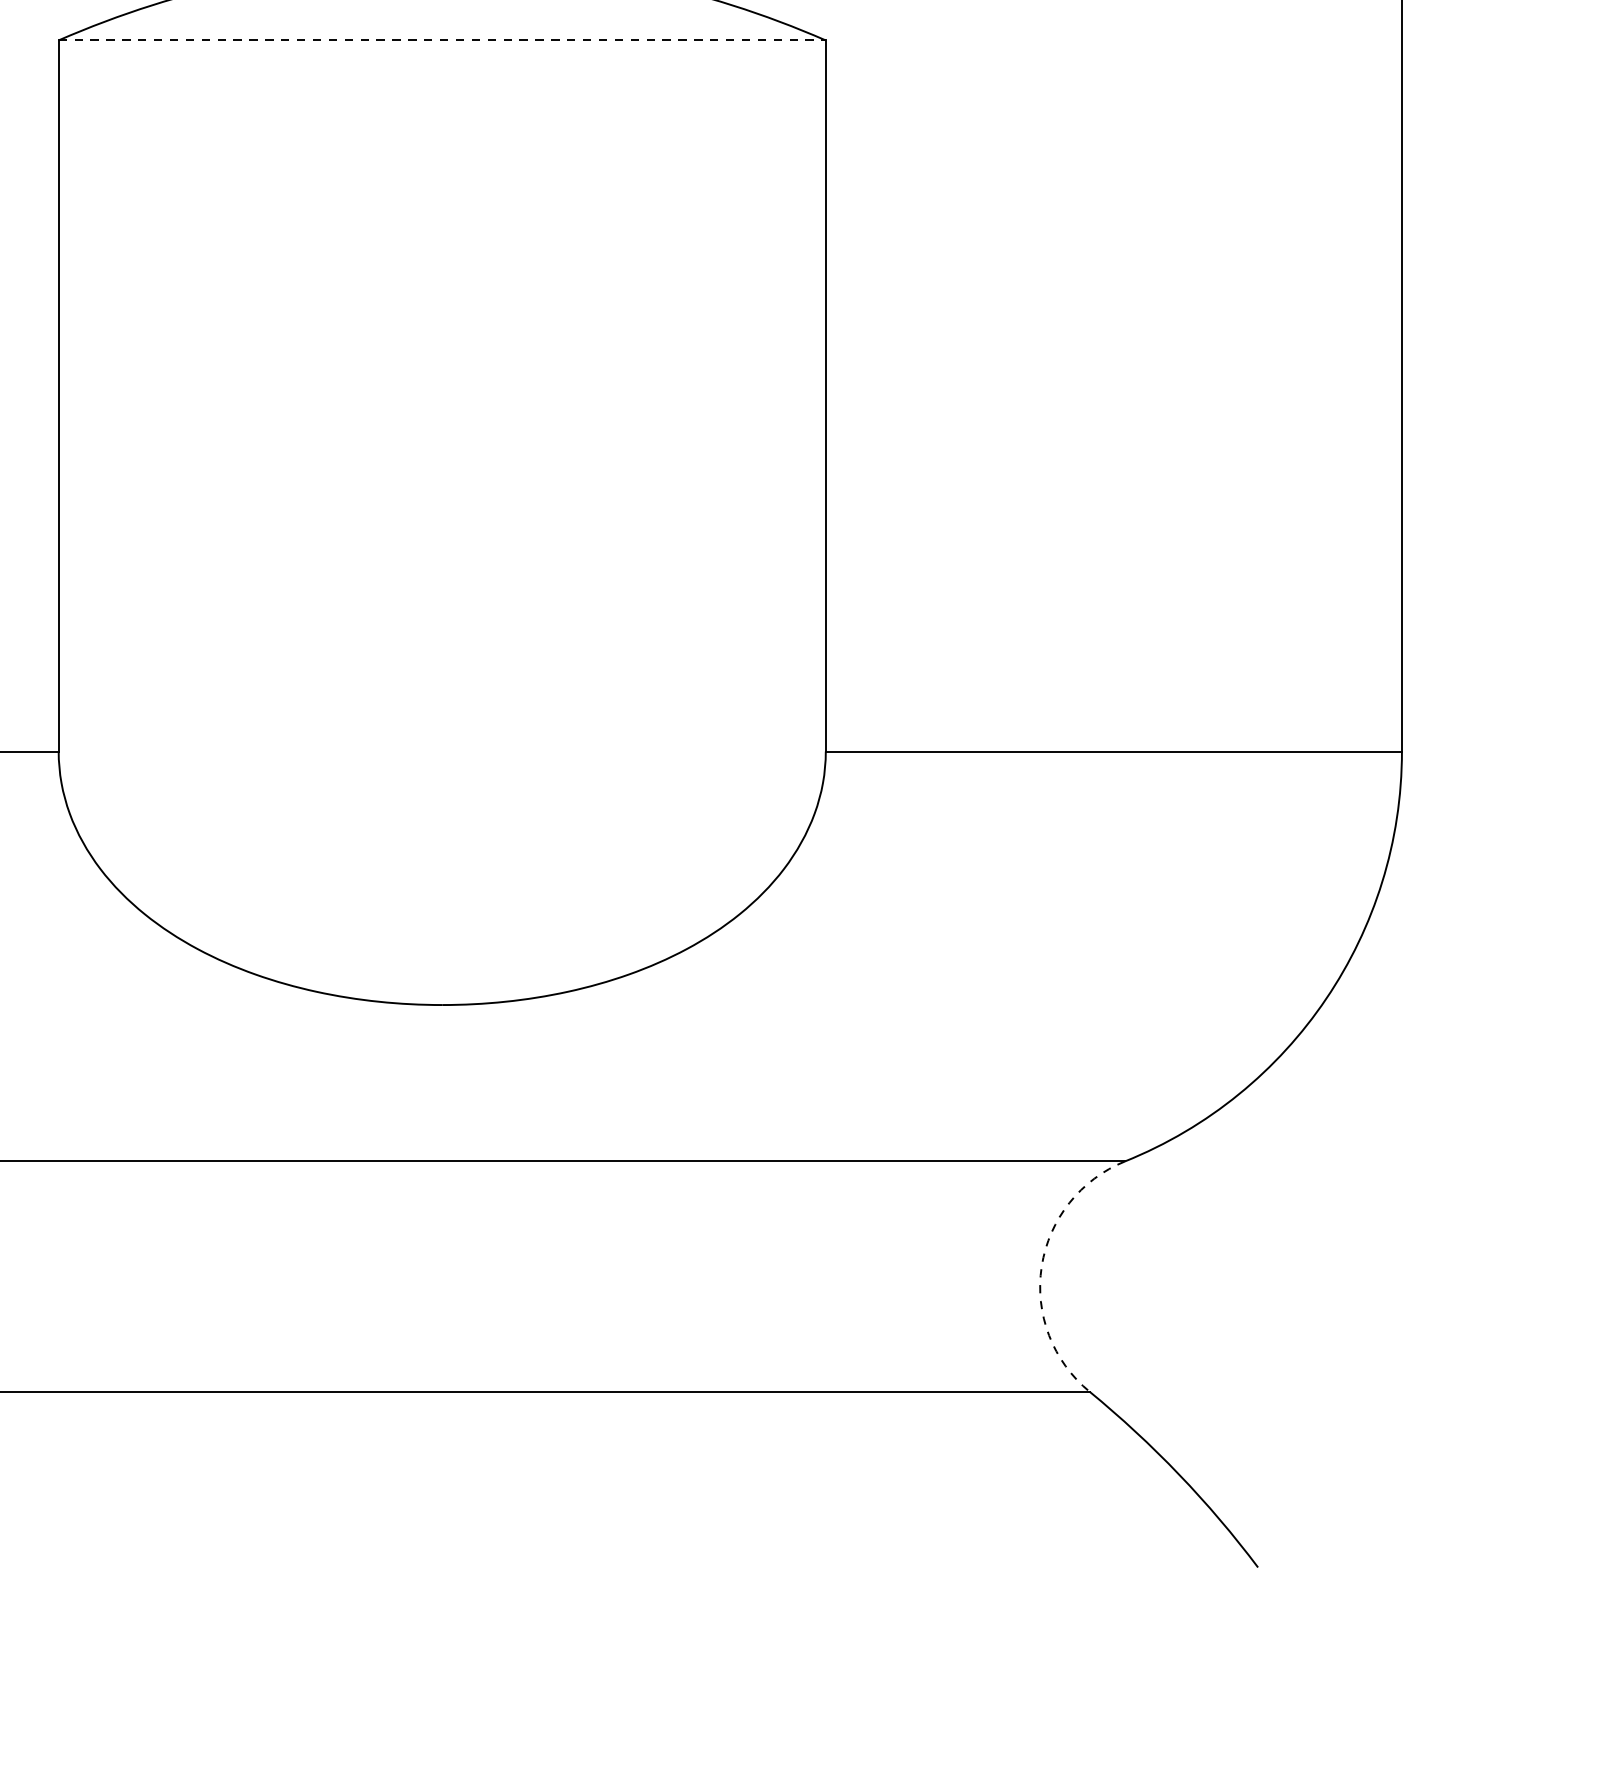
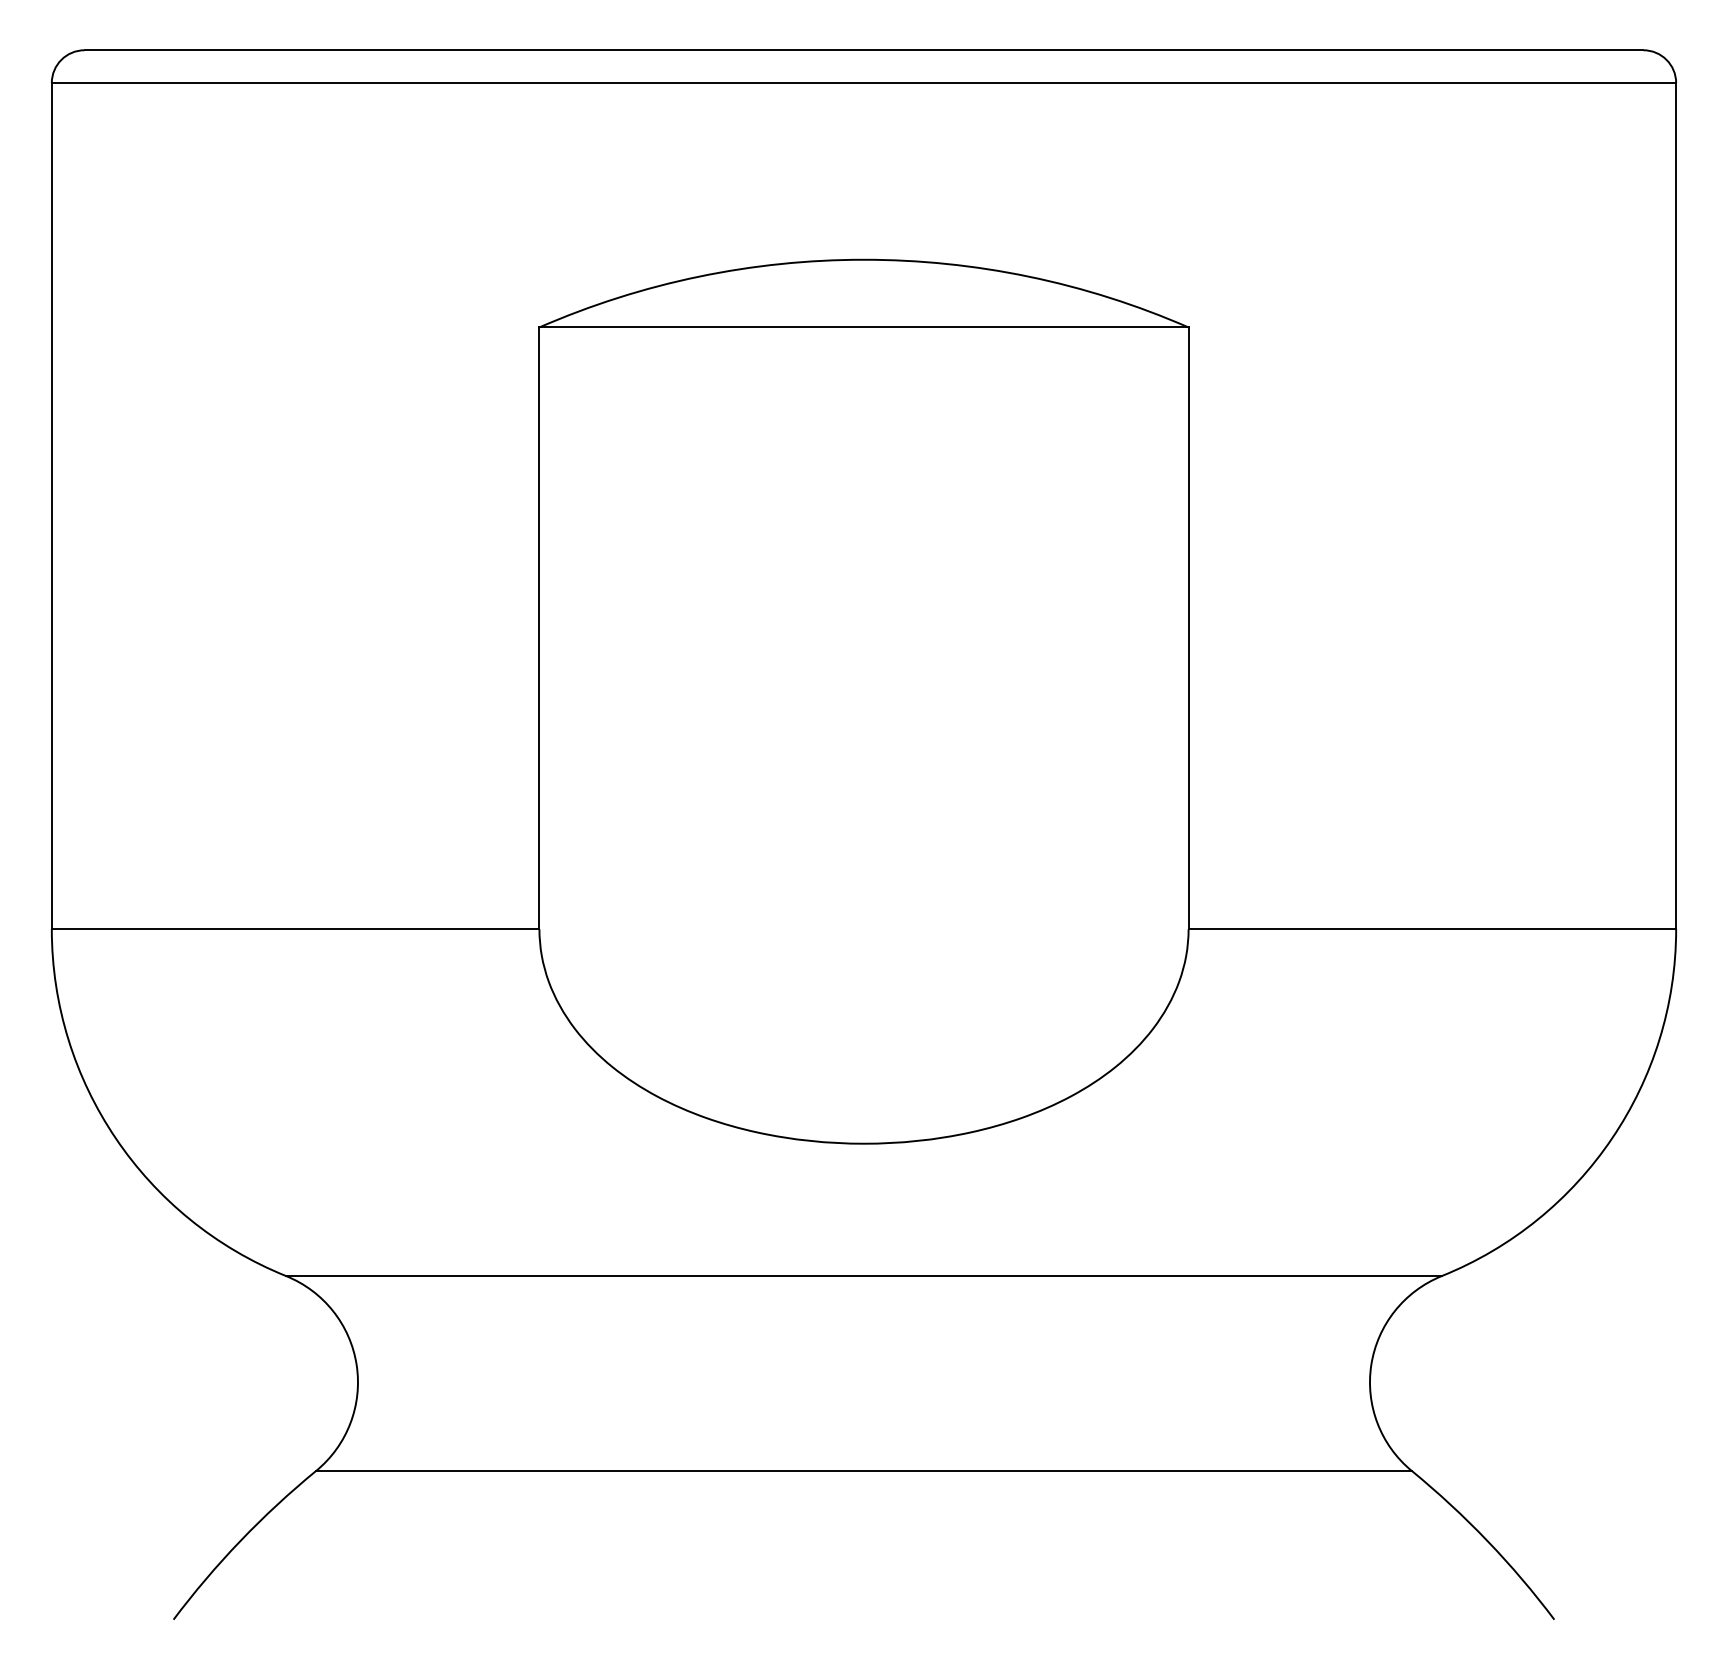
line: (442, 40) -> (864, 327), dashed -> solid
arc: (1041, 1267) -> (1371, 1365), dashed -> solid

